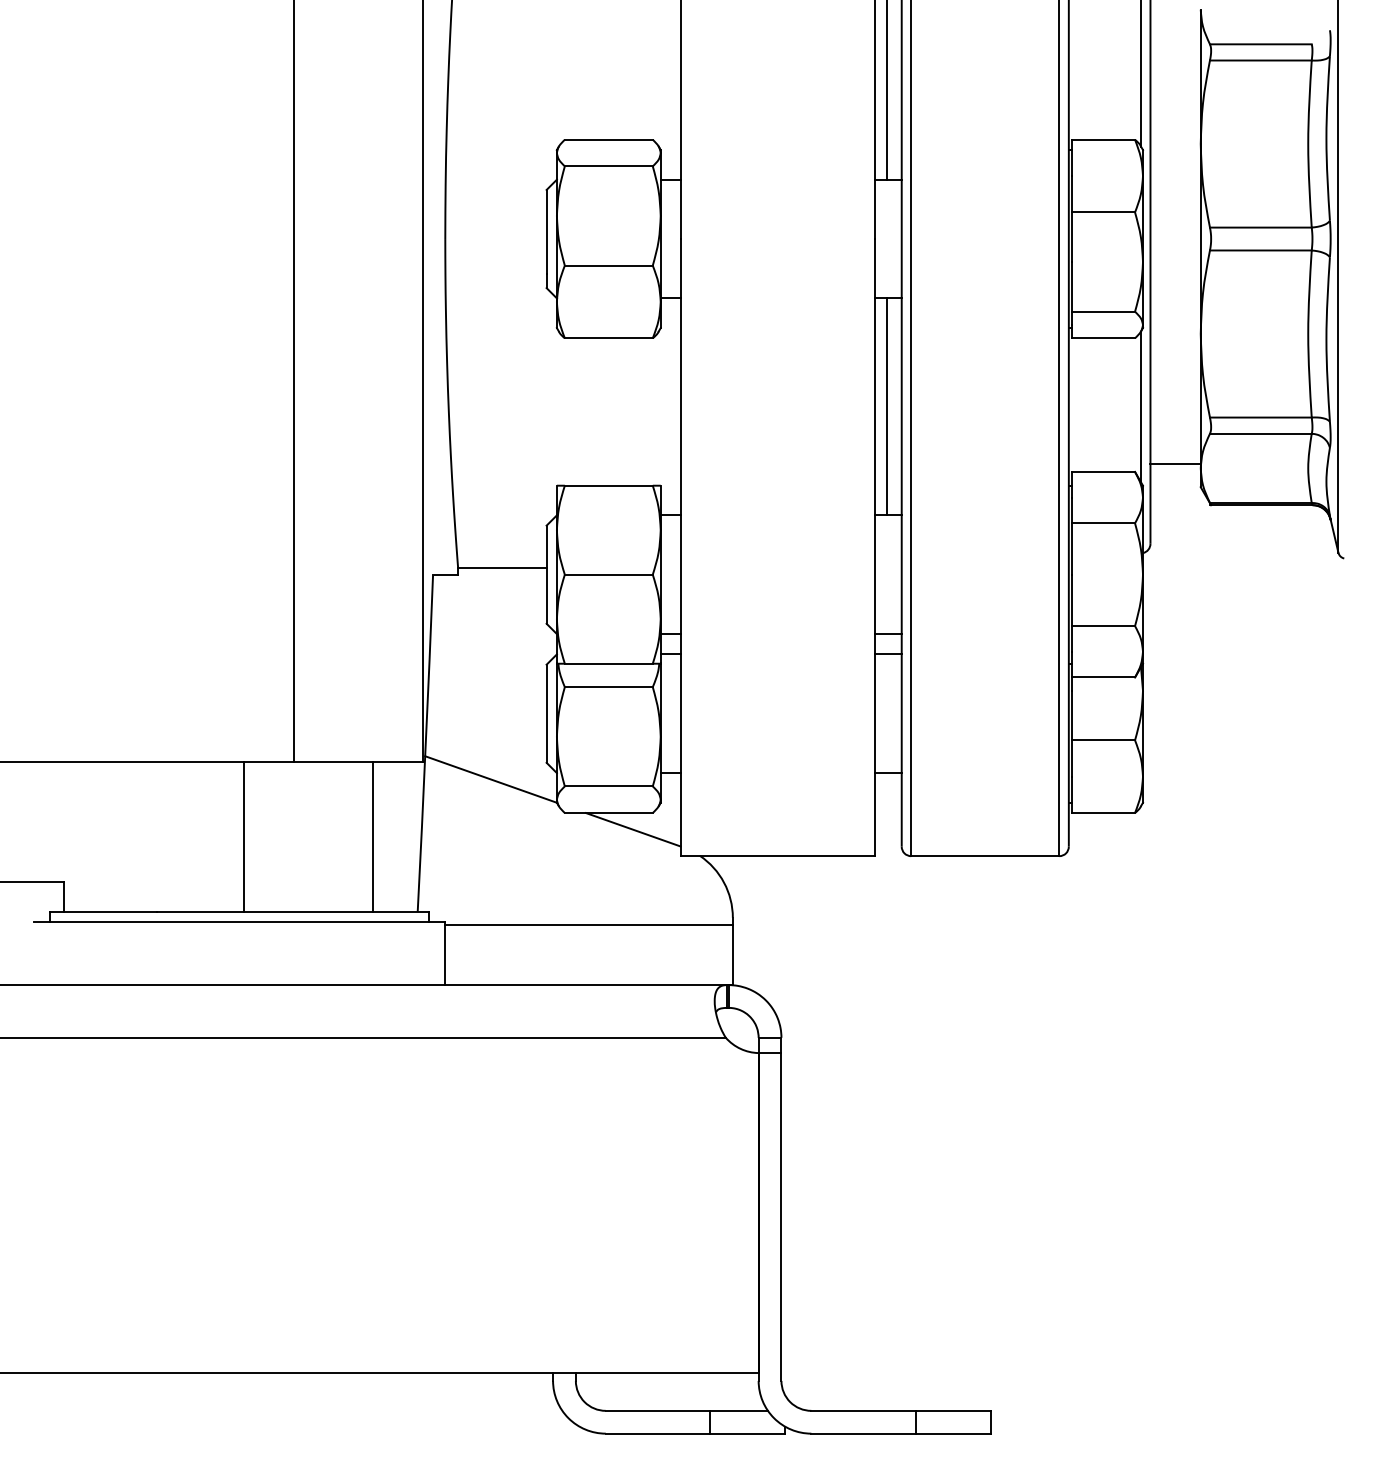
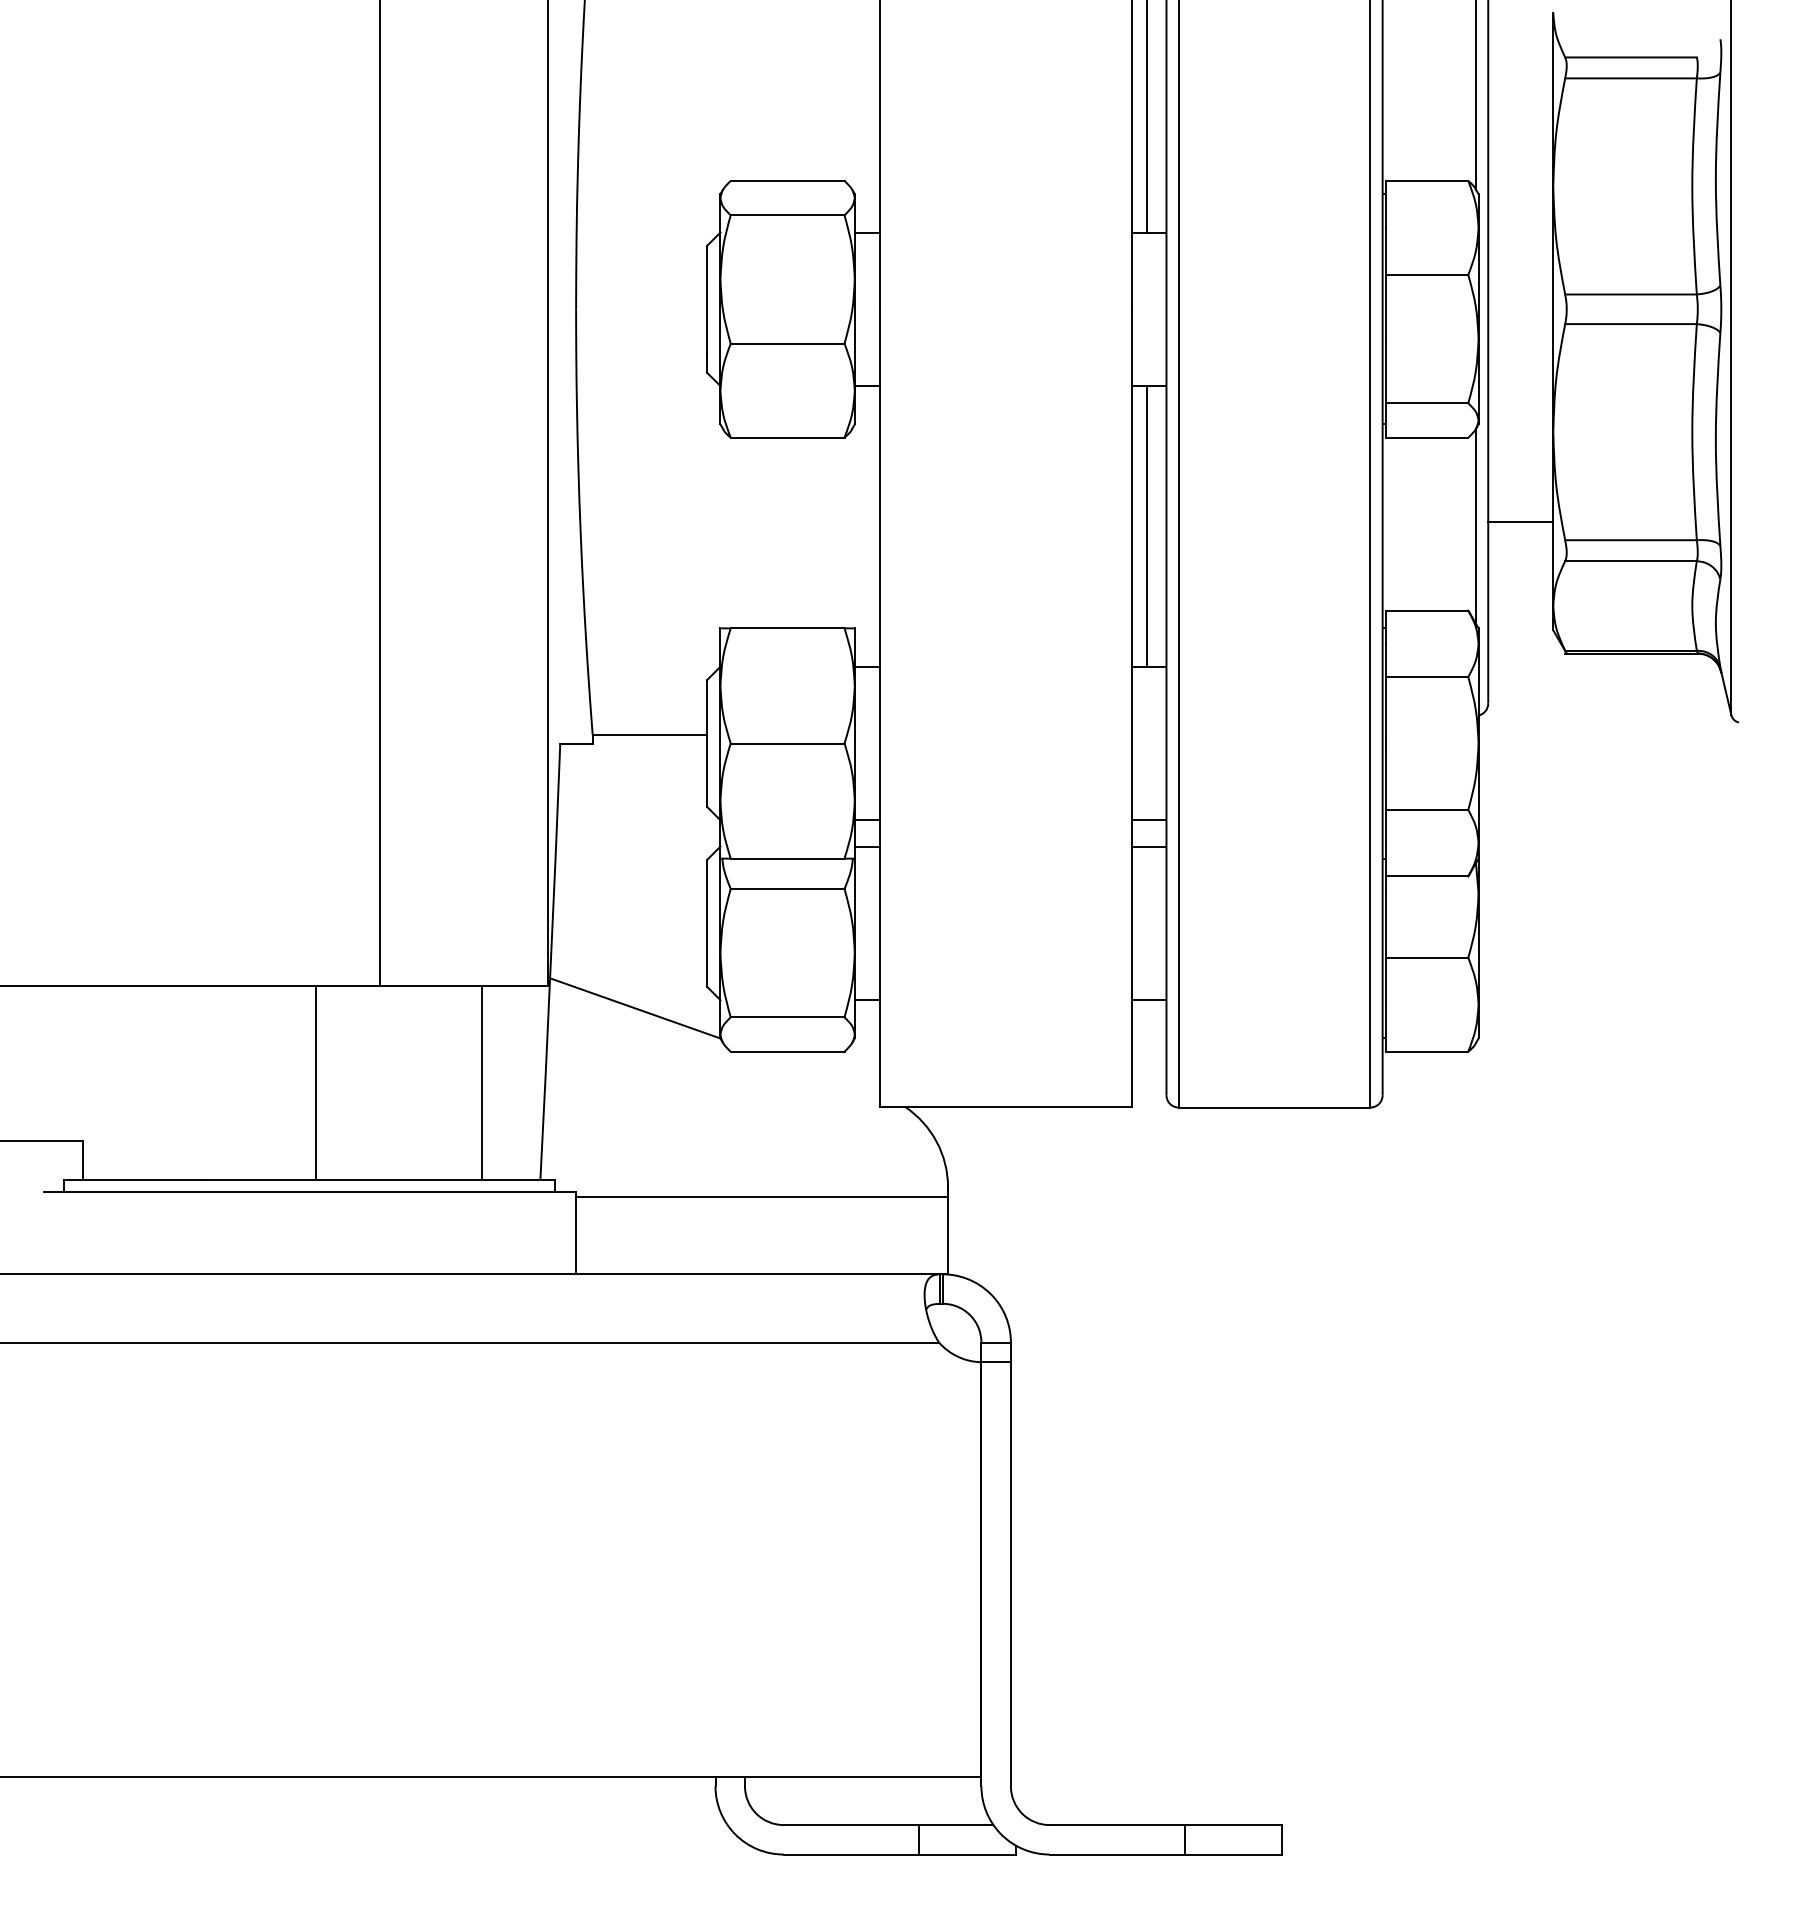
line: (1175, 464) -> (1520, 522), moved
line: (632, 829) -> (818, 1073), removed

